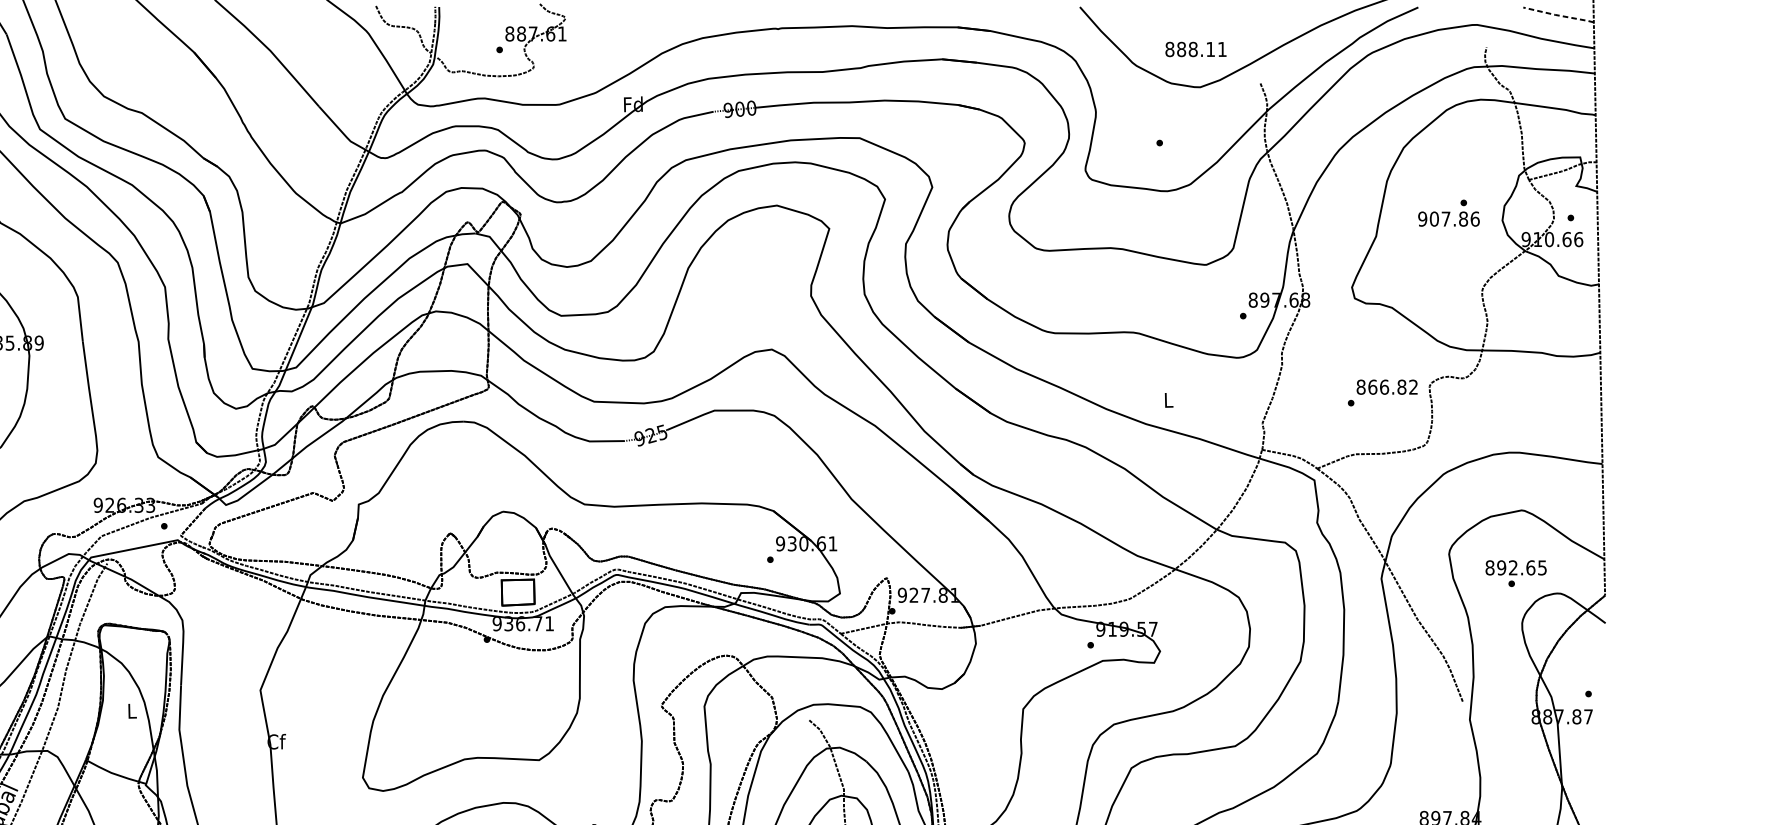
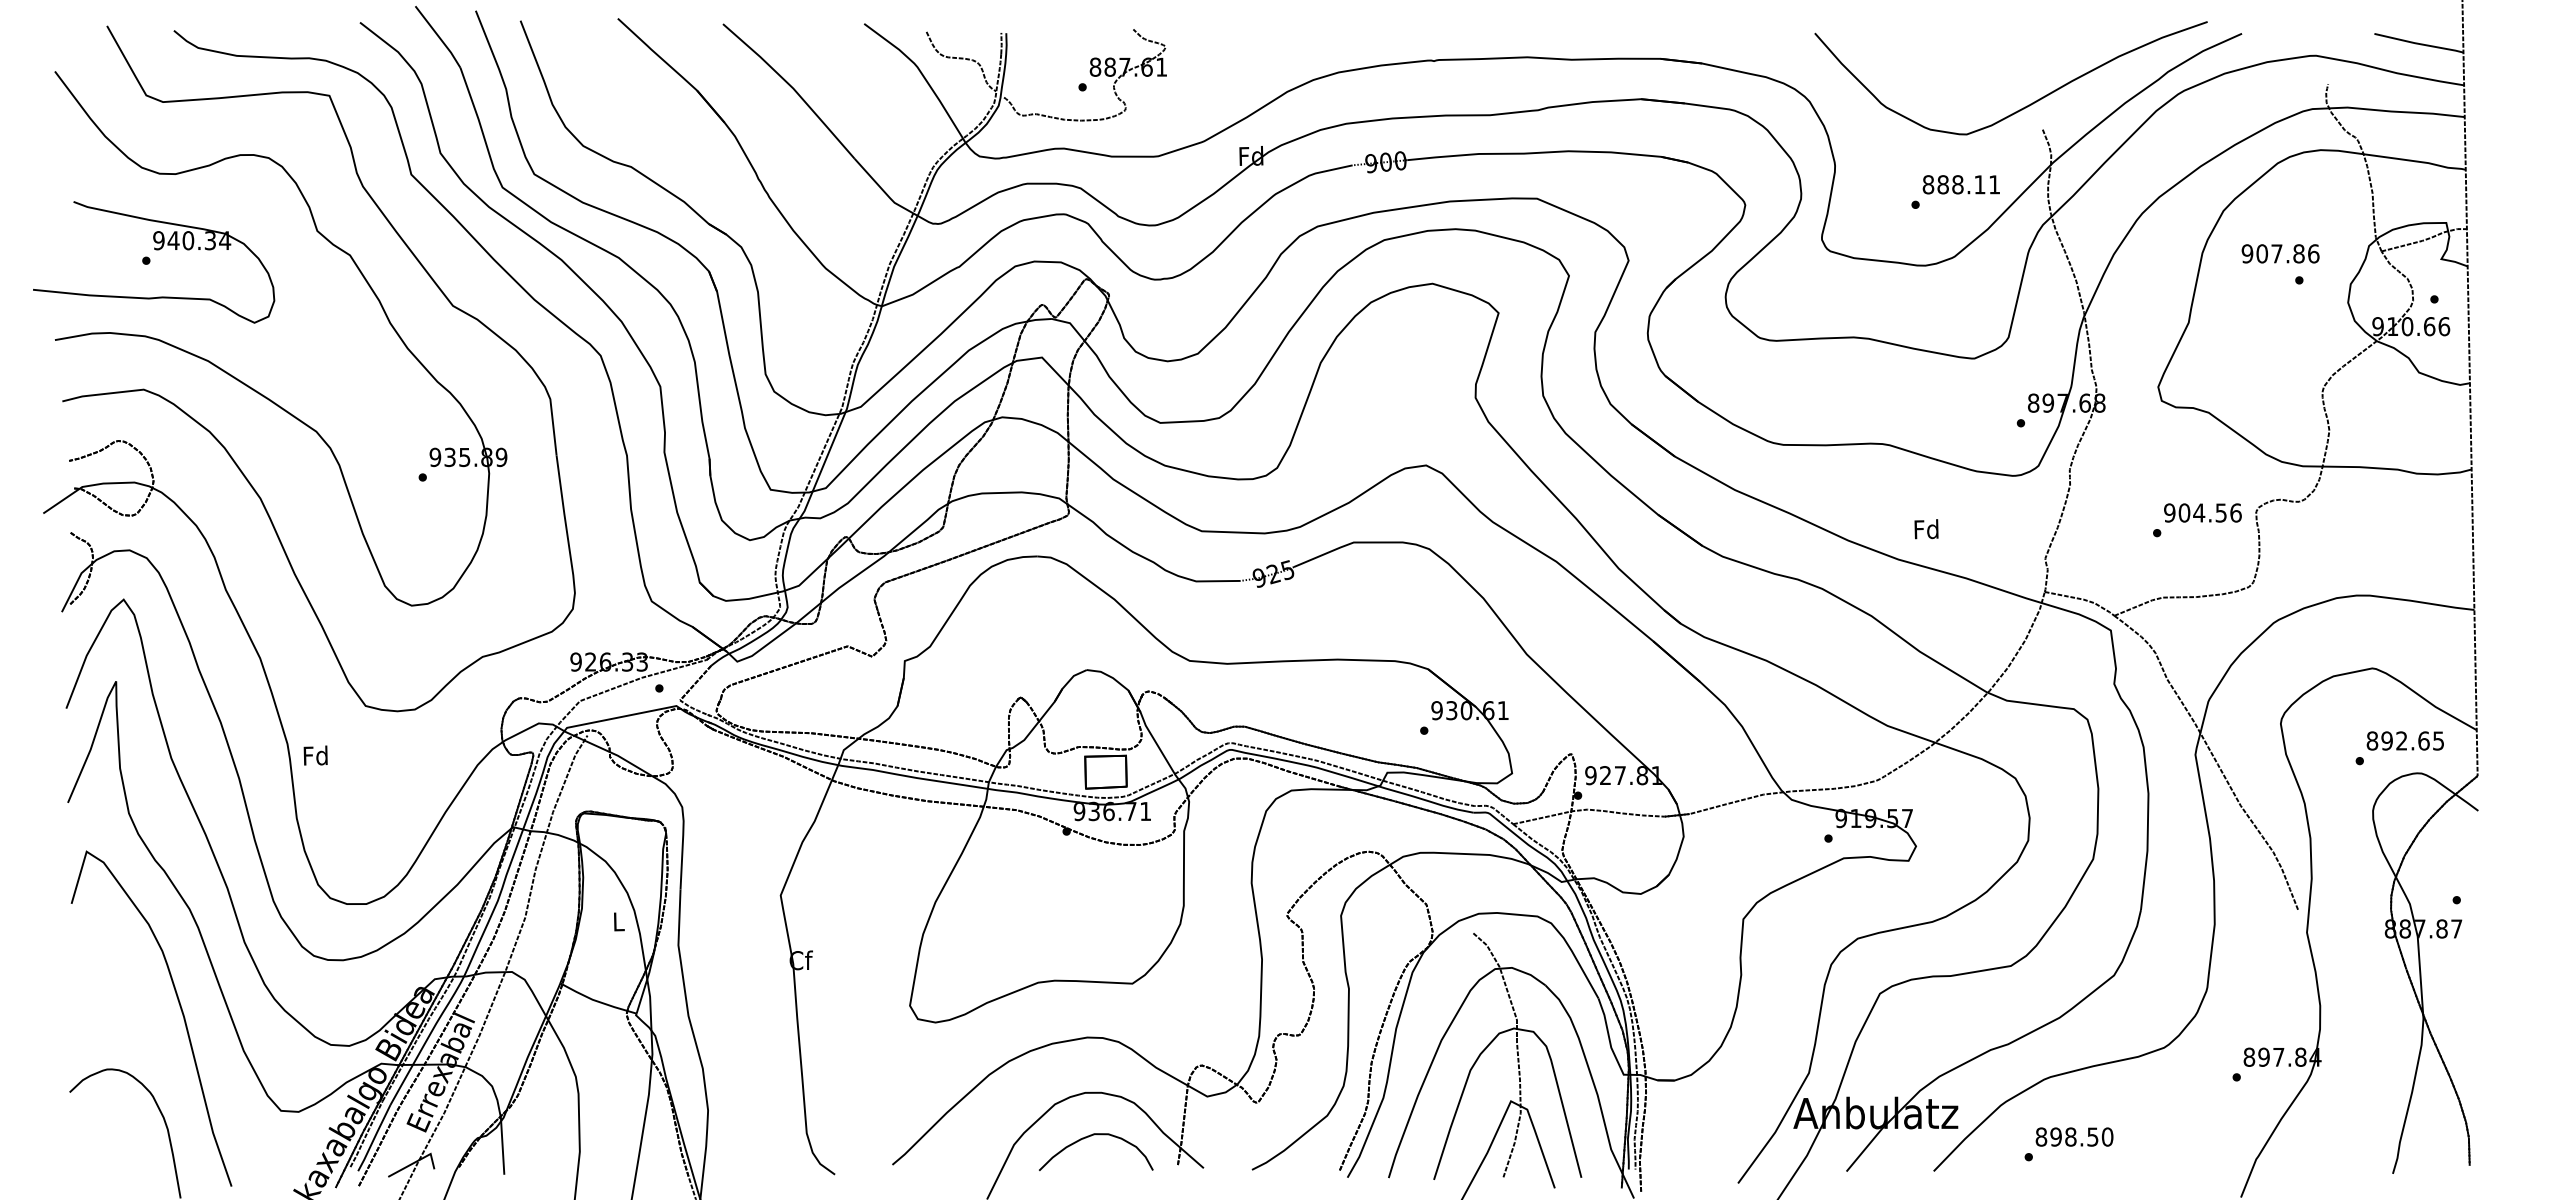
line: (1558, 15) -> (2418, 43), dashed -> solid
text: (1195, 49) -> (1960, 184), moved
text: (1448, 218) -> (2280, 253), moved
text: (1387, 386) -> (2202, 512), 866.82 -> 904.56
text: (1168, 400) -> (1926, 529), L -> Fd
text: (1515, 567) -> (2404, 740), moved

